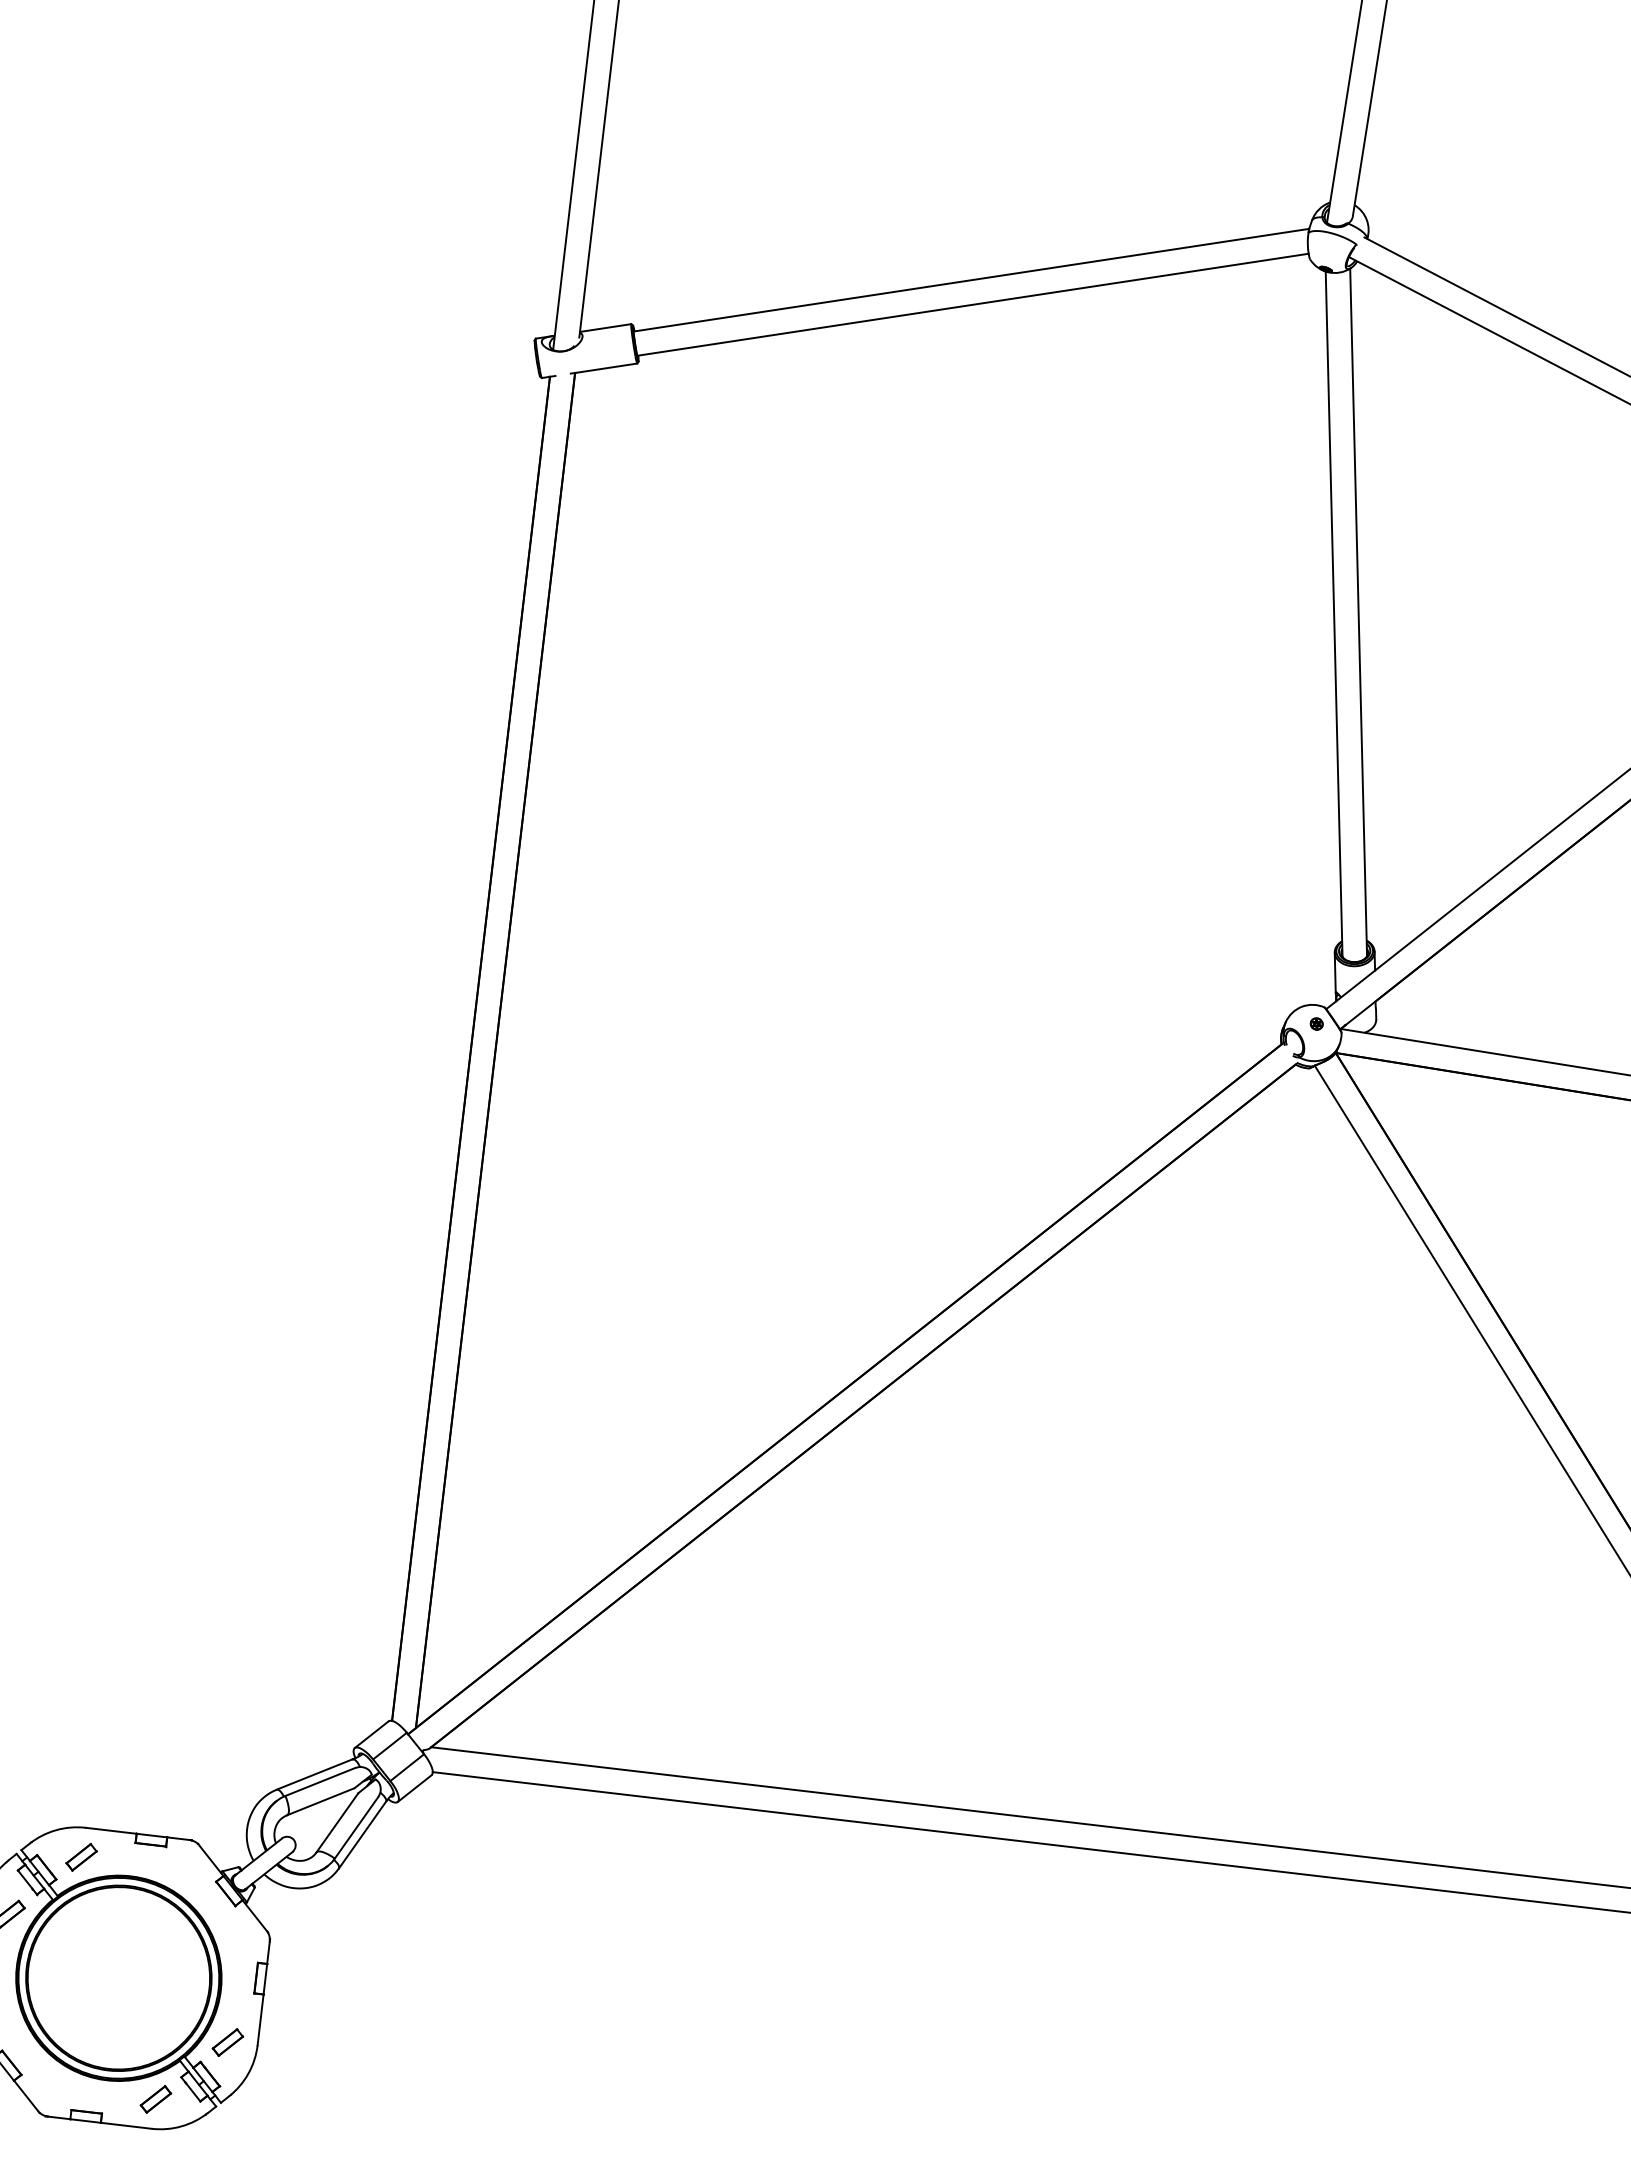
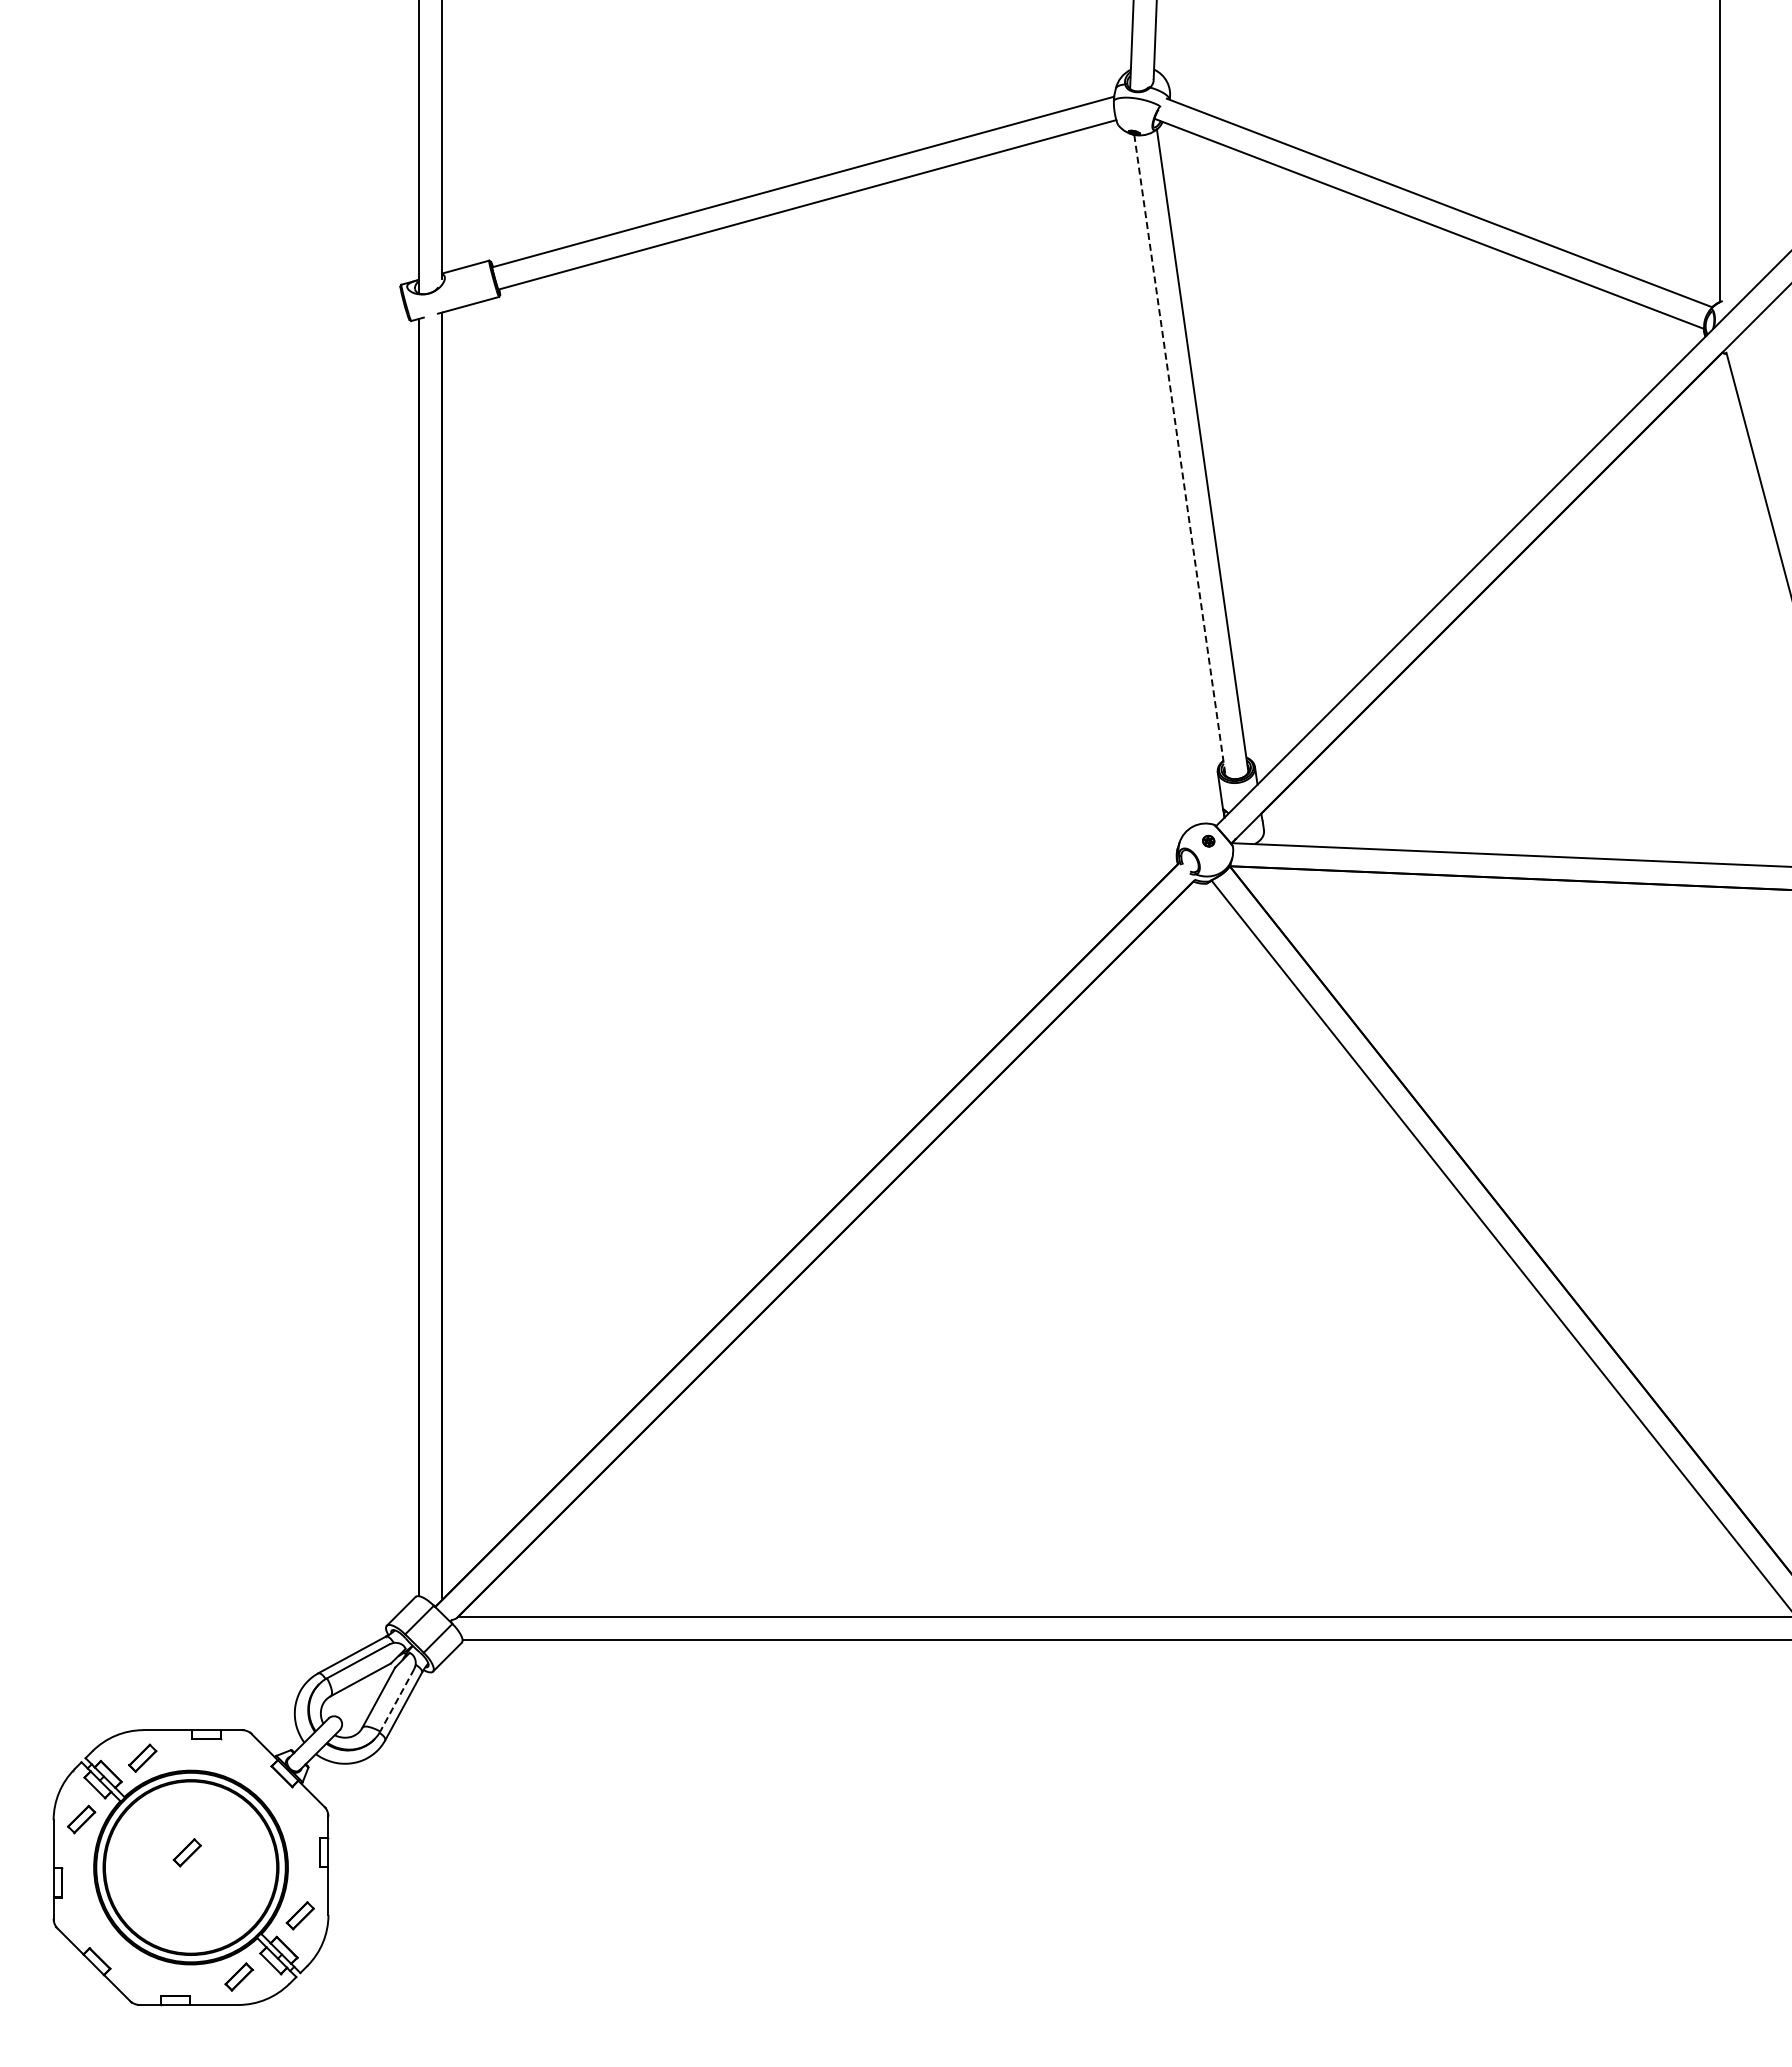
line: (1333, 614) -> (1179, 455), solid -> dashed
line: (356, 1828) -> (397, 1700), solid -> dashed
part: (115, 1961) -> (186, 1852), added

